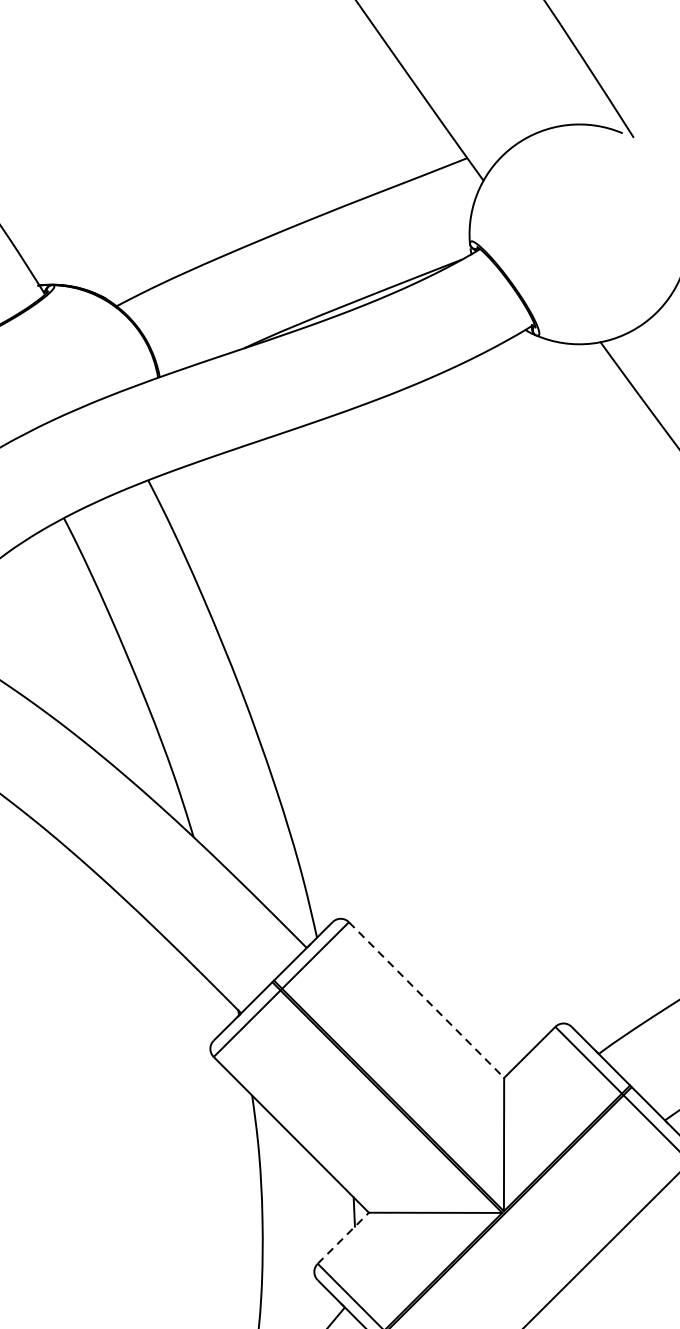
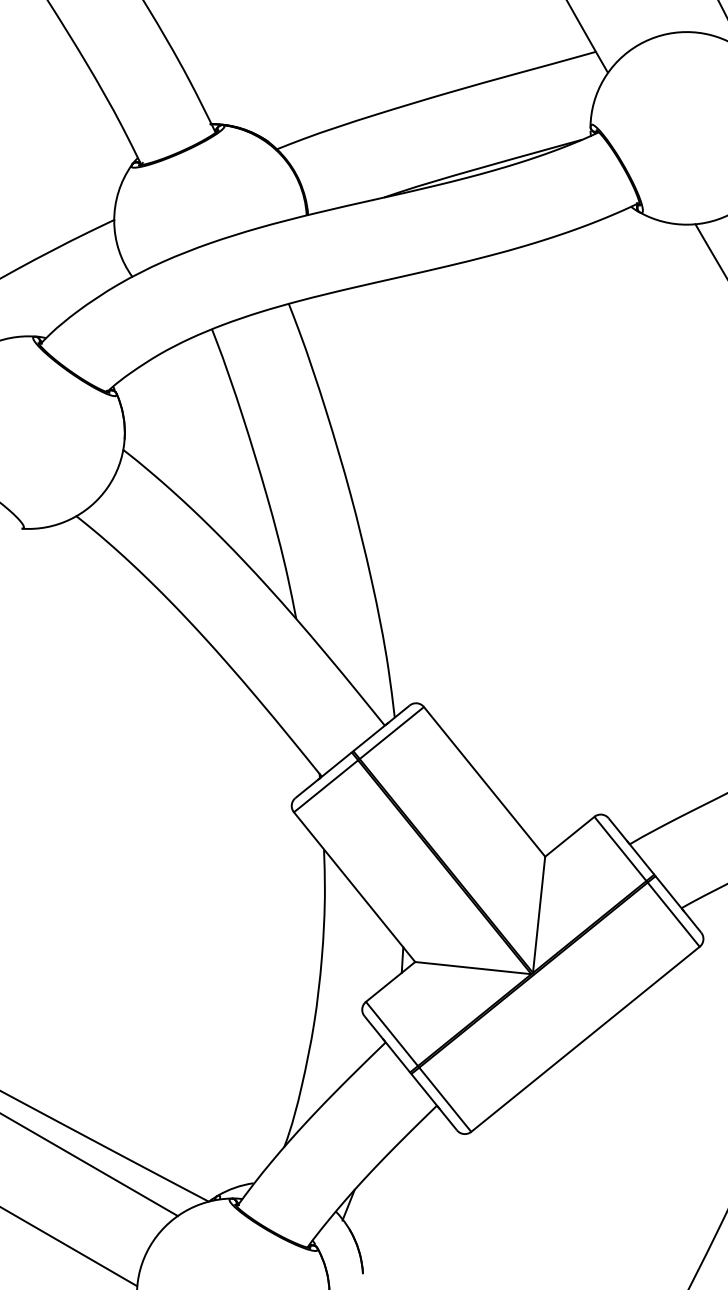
line: (426, 1000) -> (484, 782), dashed -> solid
line: (343, 1237) -> (390, 981), dashed -> solid

